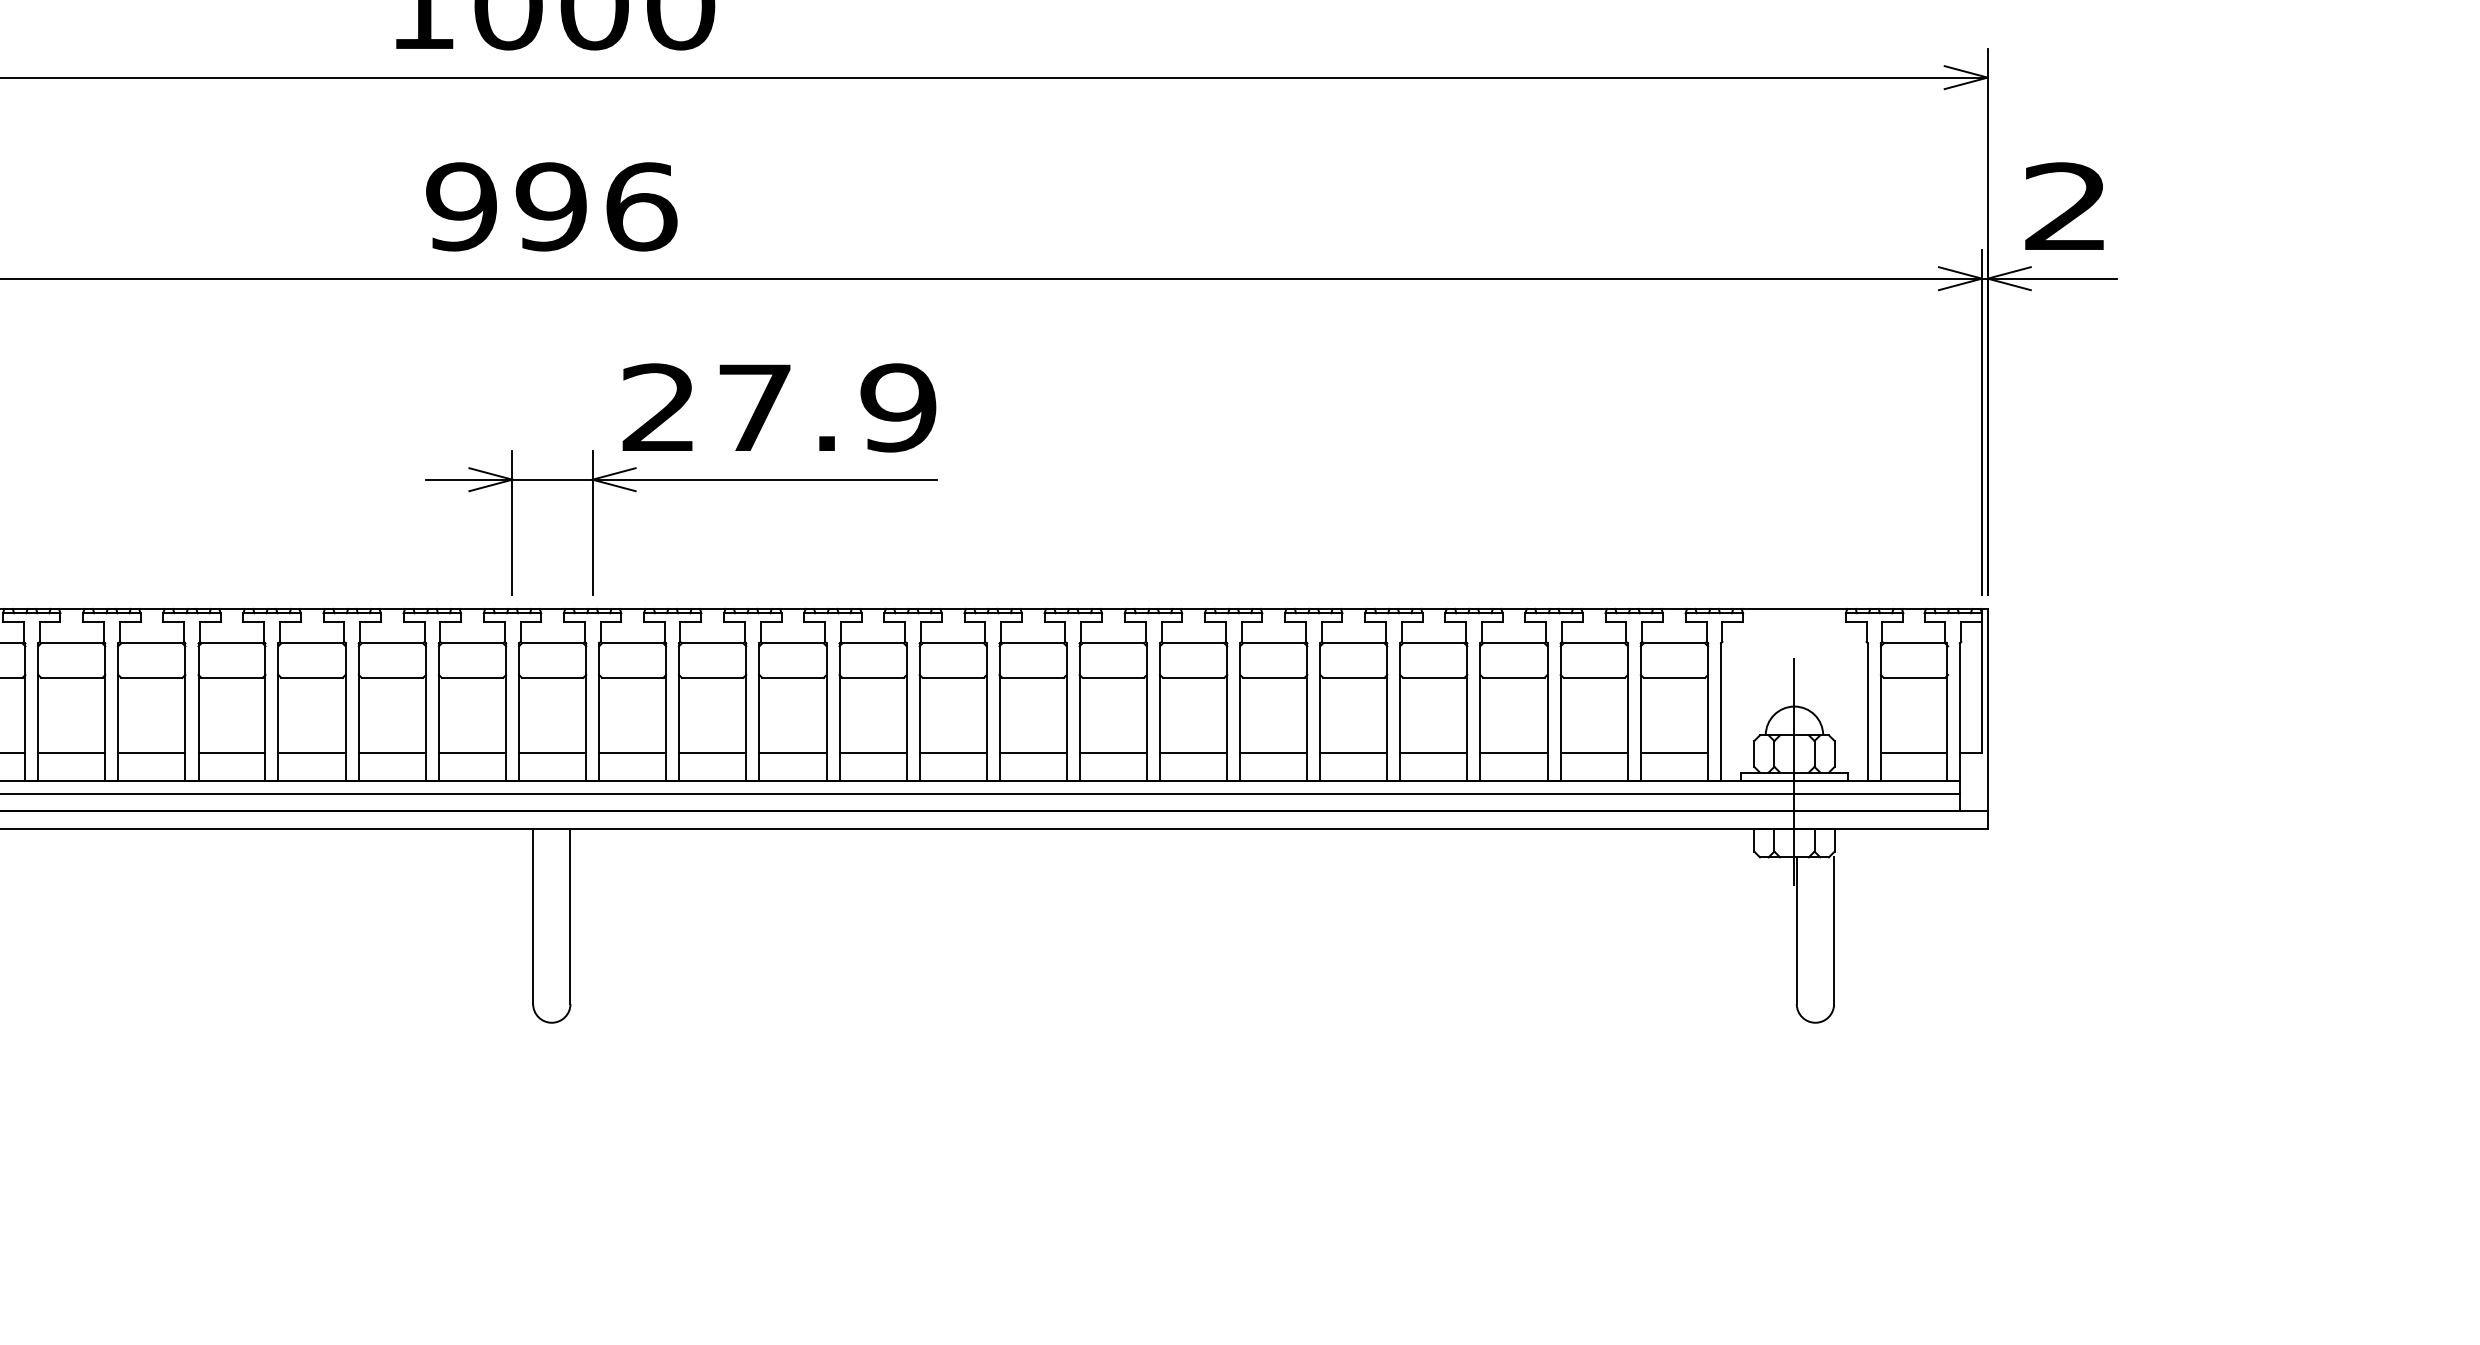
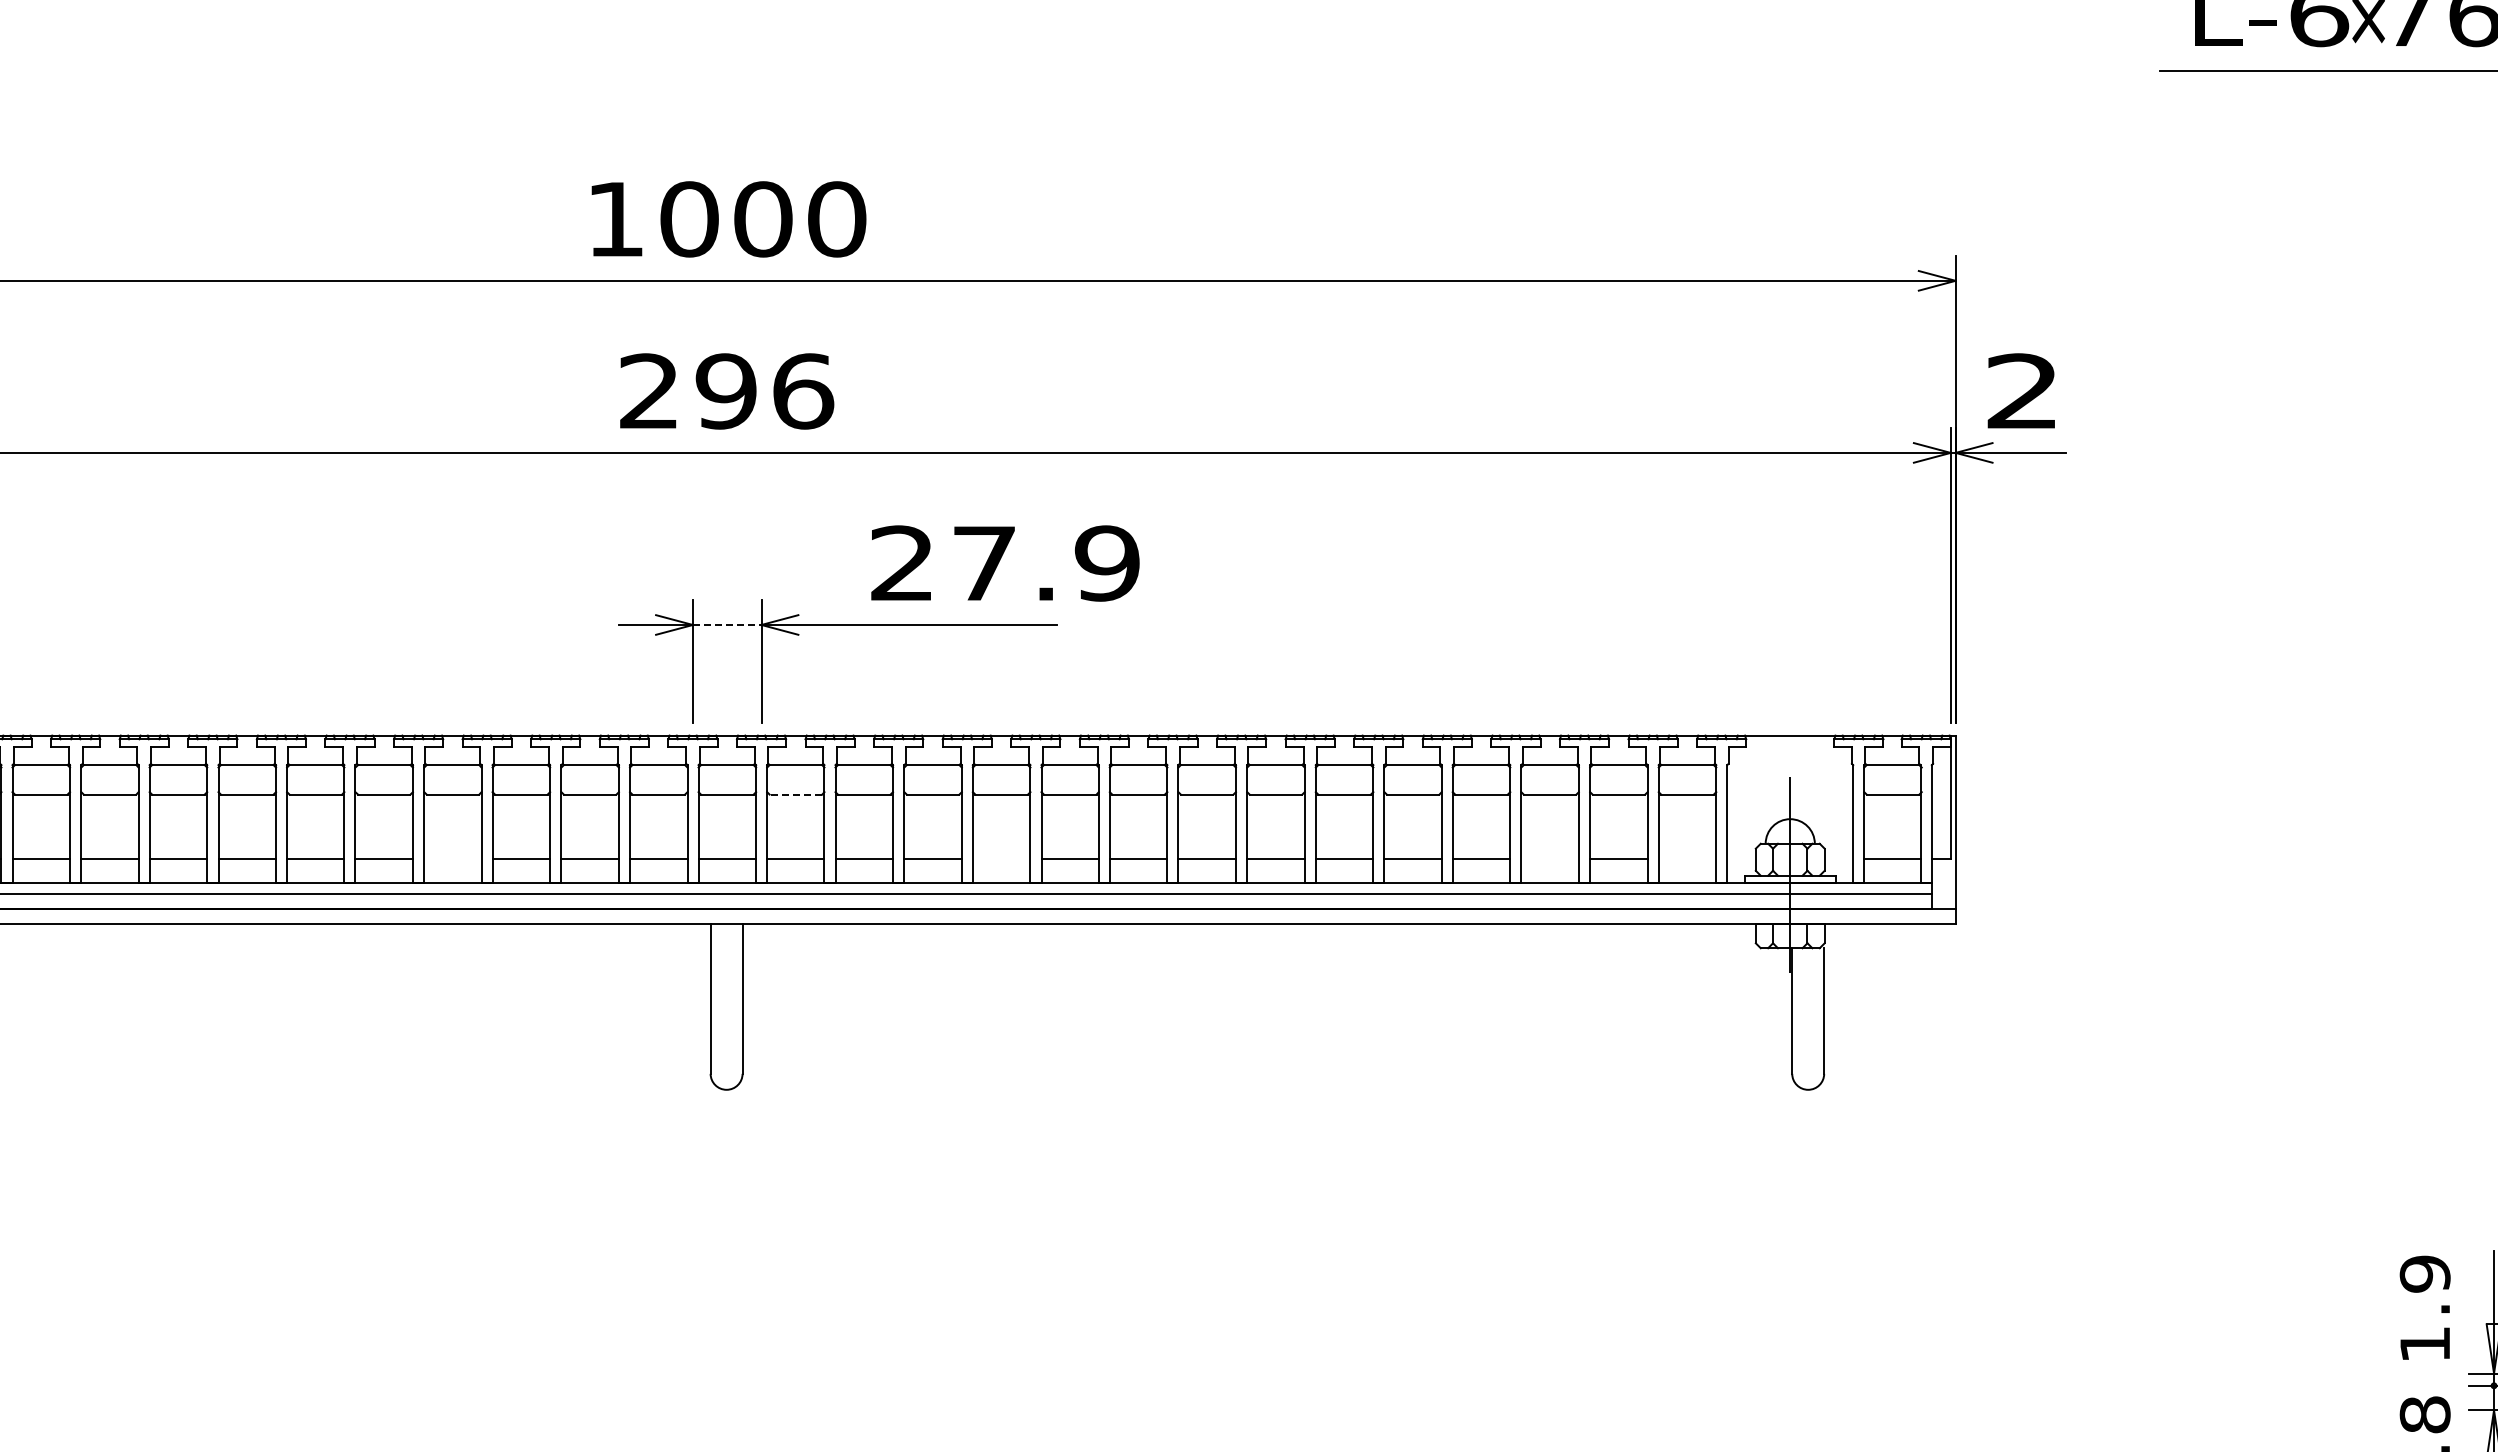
text: (461, 206) -> (649, 391), 996 -> 296
text: (779, 407) -> (1005, 563), moved
line: (552, 479) -> (727, 624), solid -> dashed
line: (632, 677) -> (795, 794), solid -> dashed
line: (231, 752) -> (452, 858), removed
line: (872, 752) -> (1001, 858), removed
line: (1513, 752) -> (1549, 858), removed
line: (1674, 752) -> (1687, 858), removed

